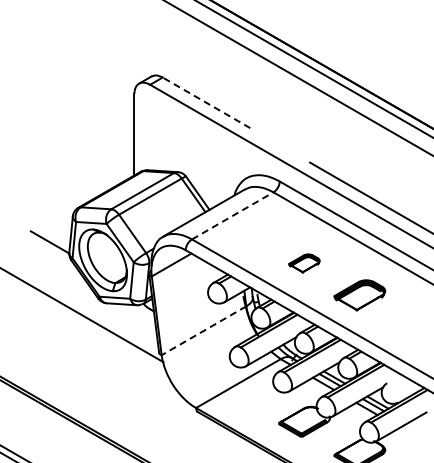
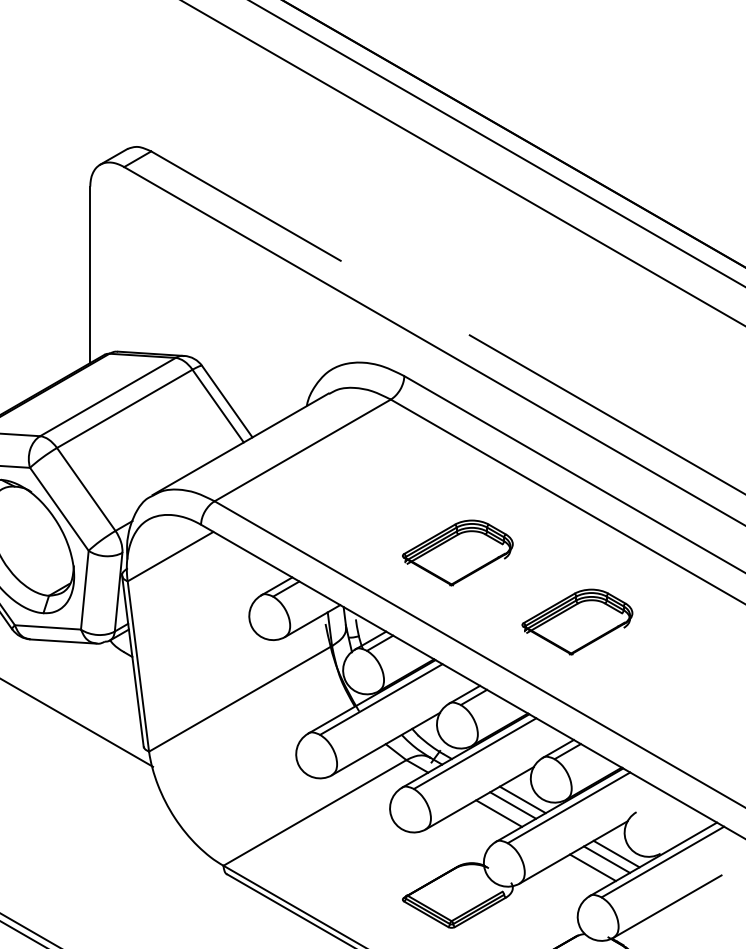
line: (206, 102) -> (245, 205), dashed -> solid
line: (233, 215) -> (304, 449), dashed -> solid
part: (304, 263) -> (457, 553), size x1.67
line: (203, 330) -> (239, 698), dashed -> solid

